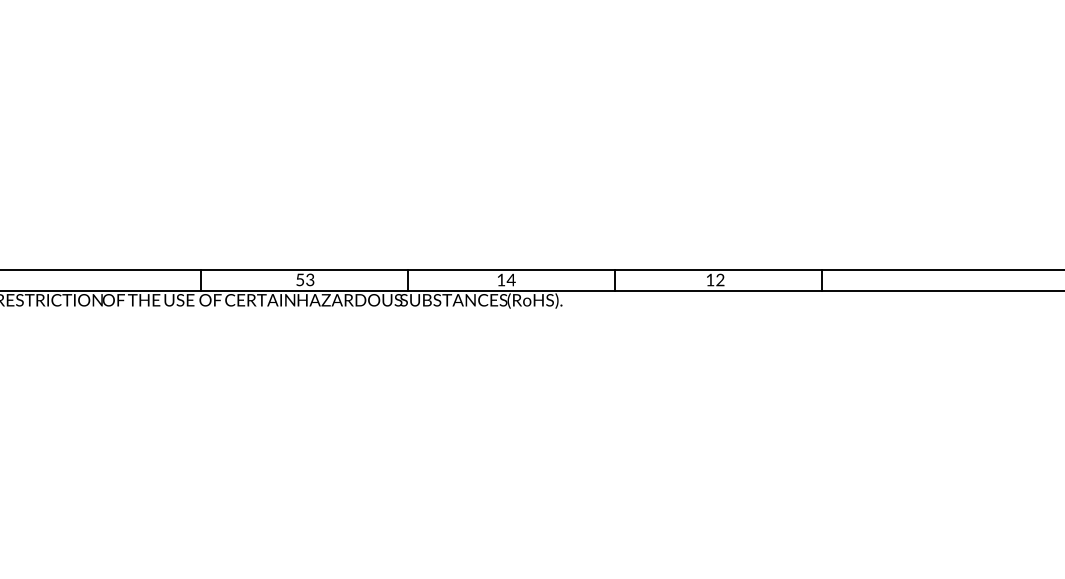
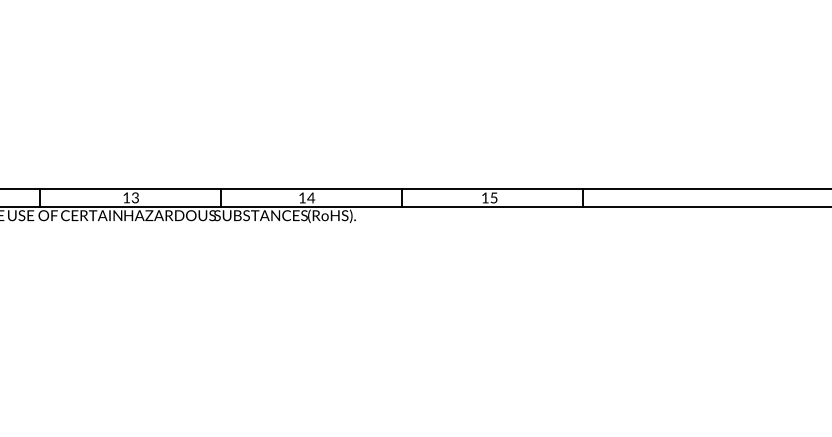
text: (299, 279) -> (126, 197), 53 -> 13
text: (720, 279) -> (494, 197), 12 -> 15

